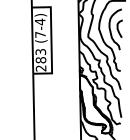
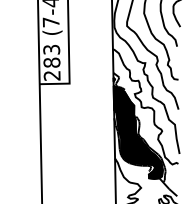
fill: (94, 103) -> (136, 131), added

